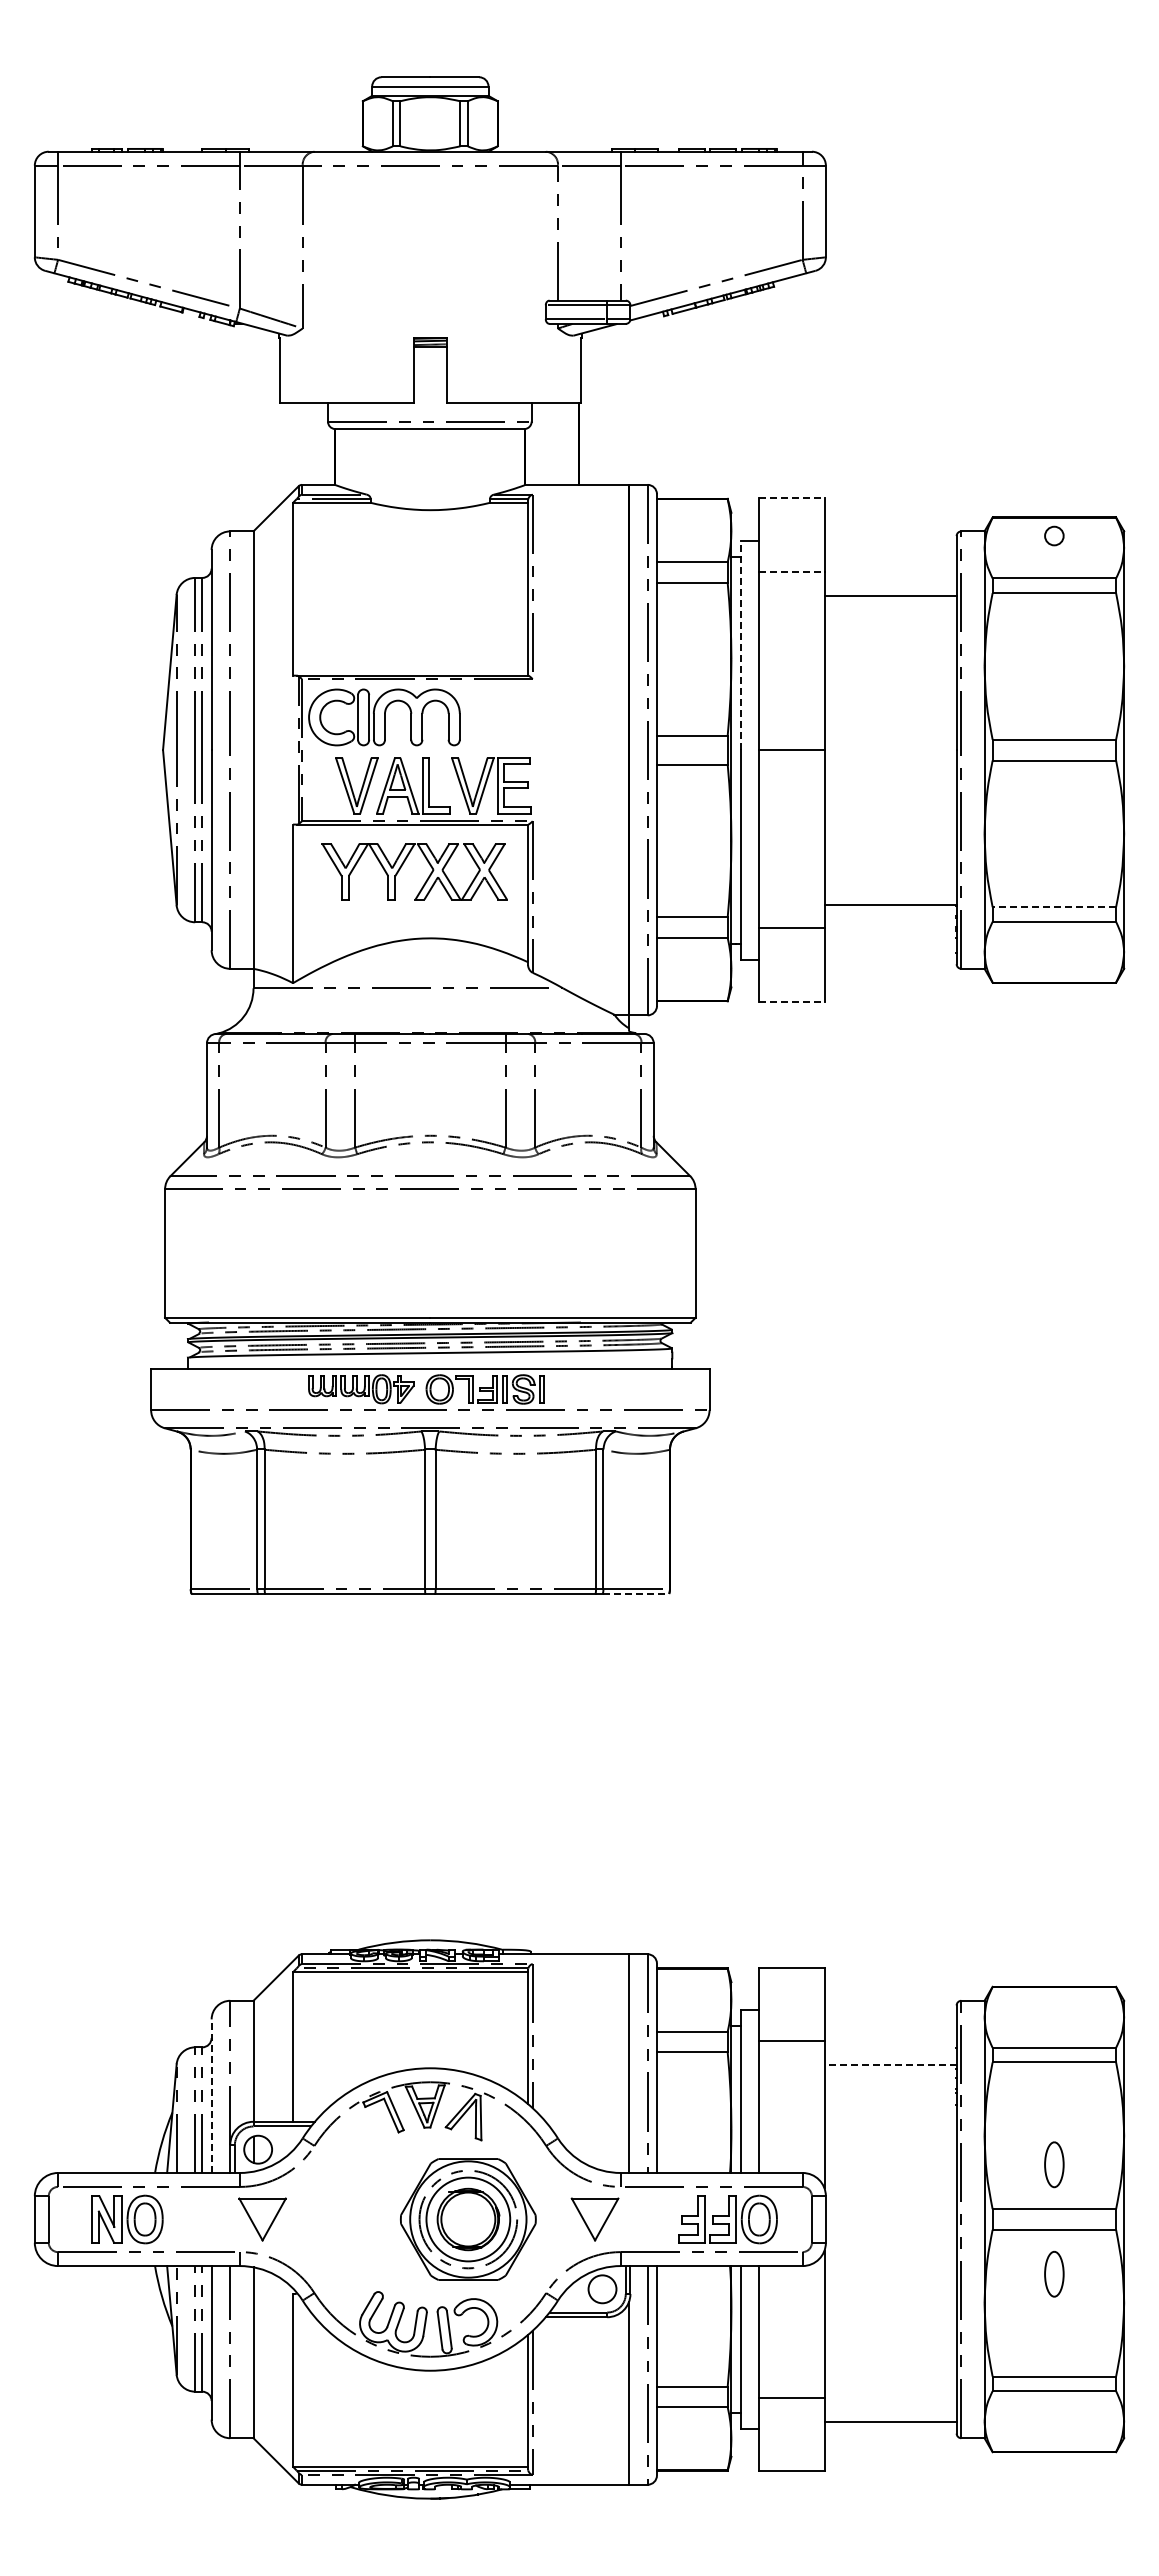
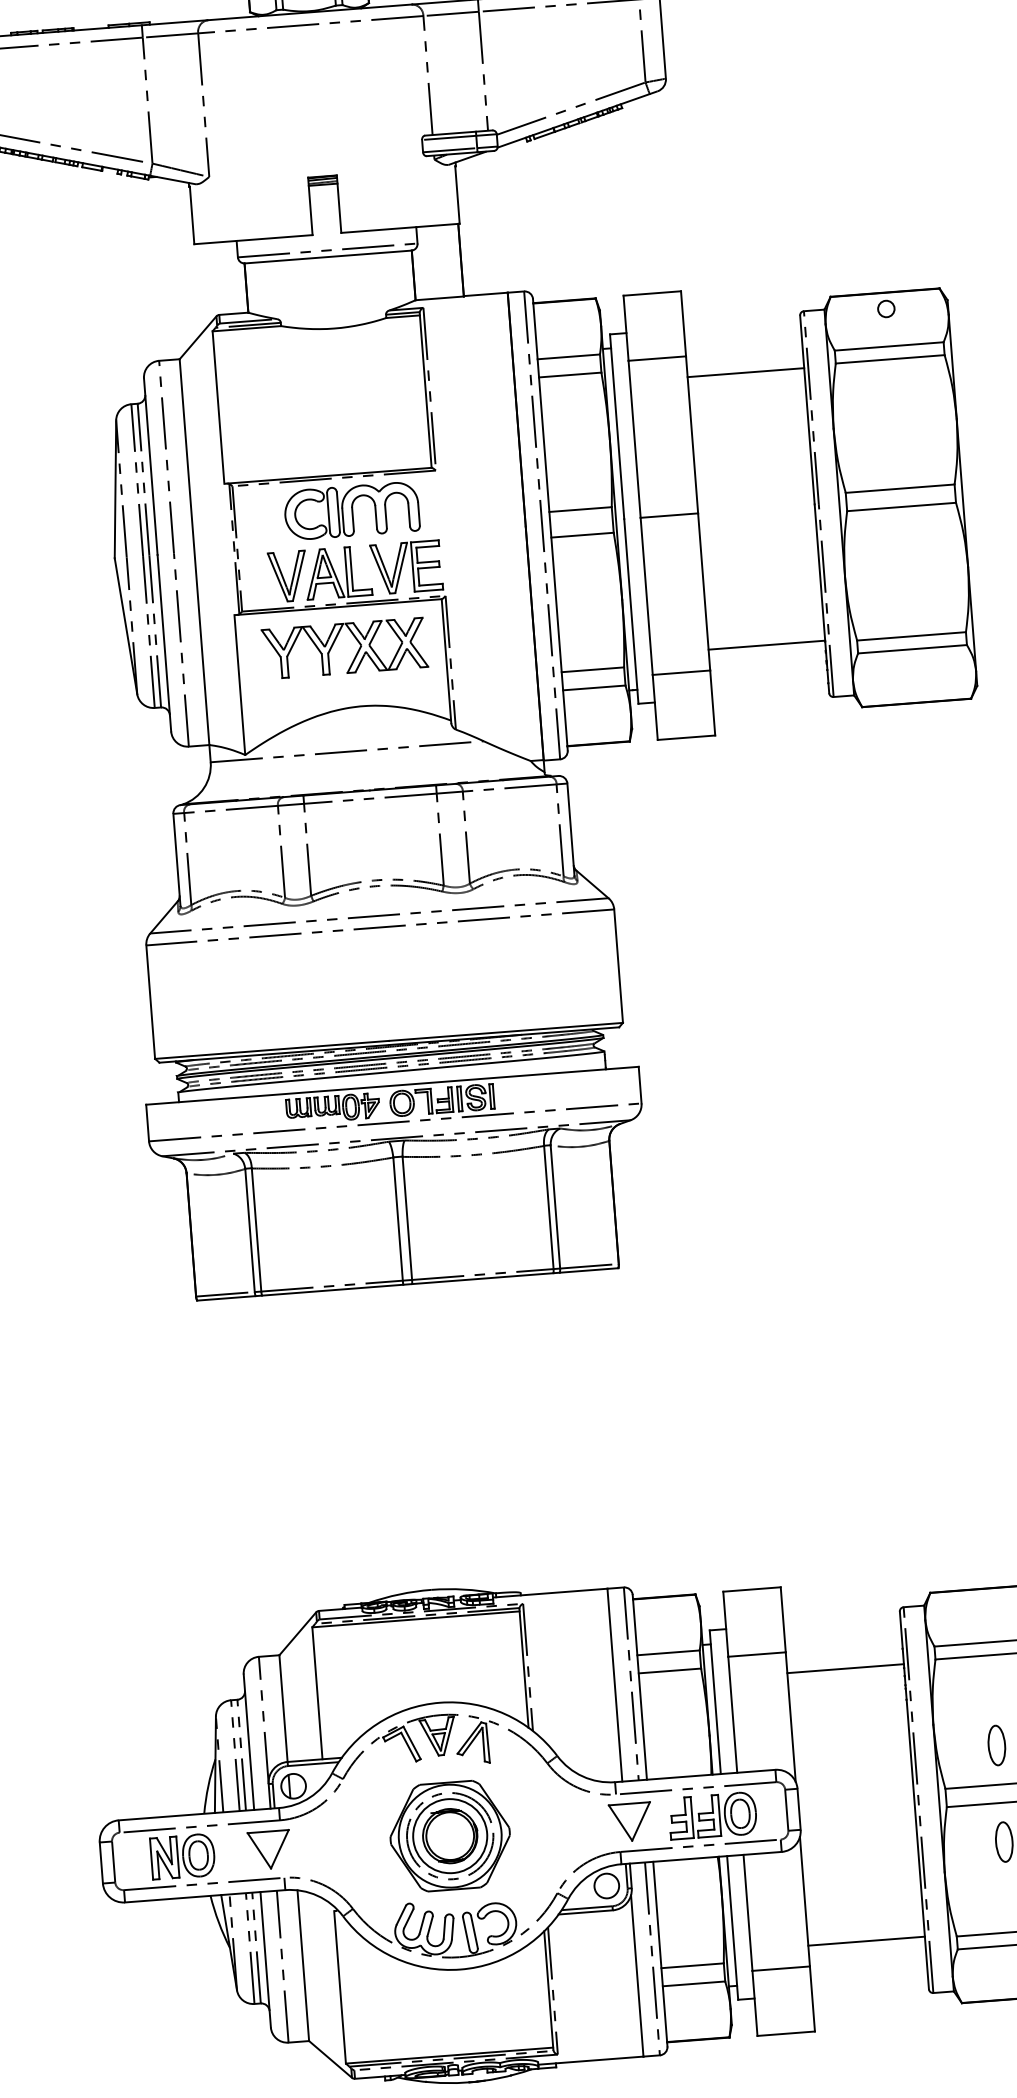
line: (791, 498) -> (651, 293), dashed -> solid
line: (791, 572) -> (656, 358), dashed -> solid
line: (740, 645) -> (616, 426), dashed -> solid
part: (384, 717) -> (351, 511), moved
line: (1054, 907) -> (911, 636), dashed -> solid
line: (791, 1001) -> (686, 737), dashed -> solid
line: (636, 1593) -> (589, 1270), dashed -> solid
line: (890, 2065) -> (845, 1669), dashed -> solid
line: (211, 2096) -> (248, 1742), dashed -> solid
part: (262, 2219) -> (269, 1850), moved
part: (468, 2219) -> (450, 1836), moved
part: (594, 2219) -> (630, 1822), moved
line: (890, 2422) -> (866, 1941), moved

